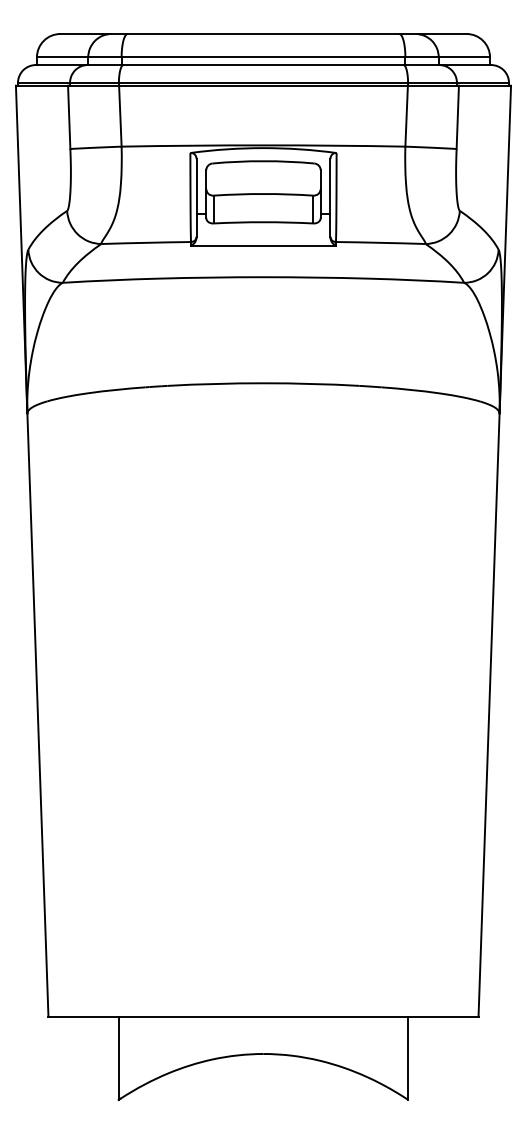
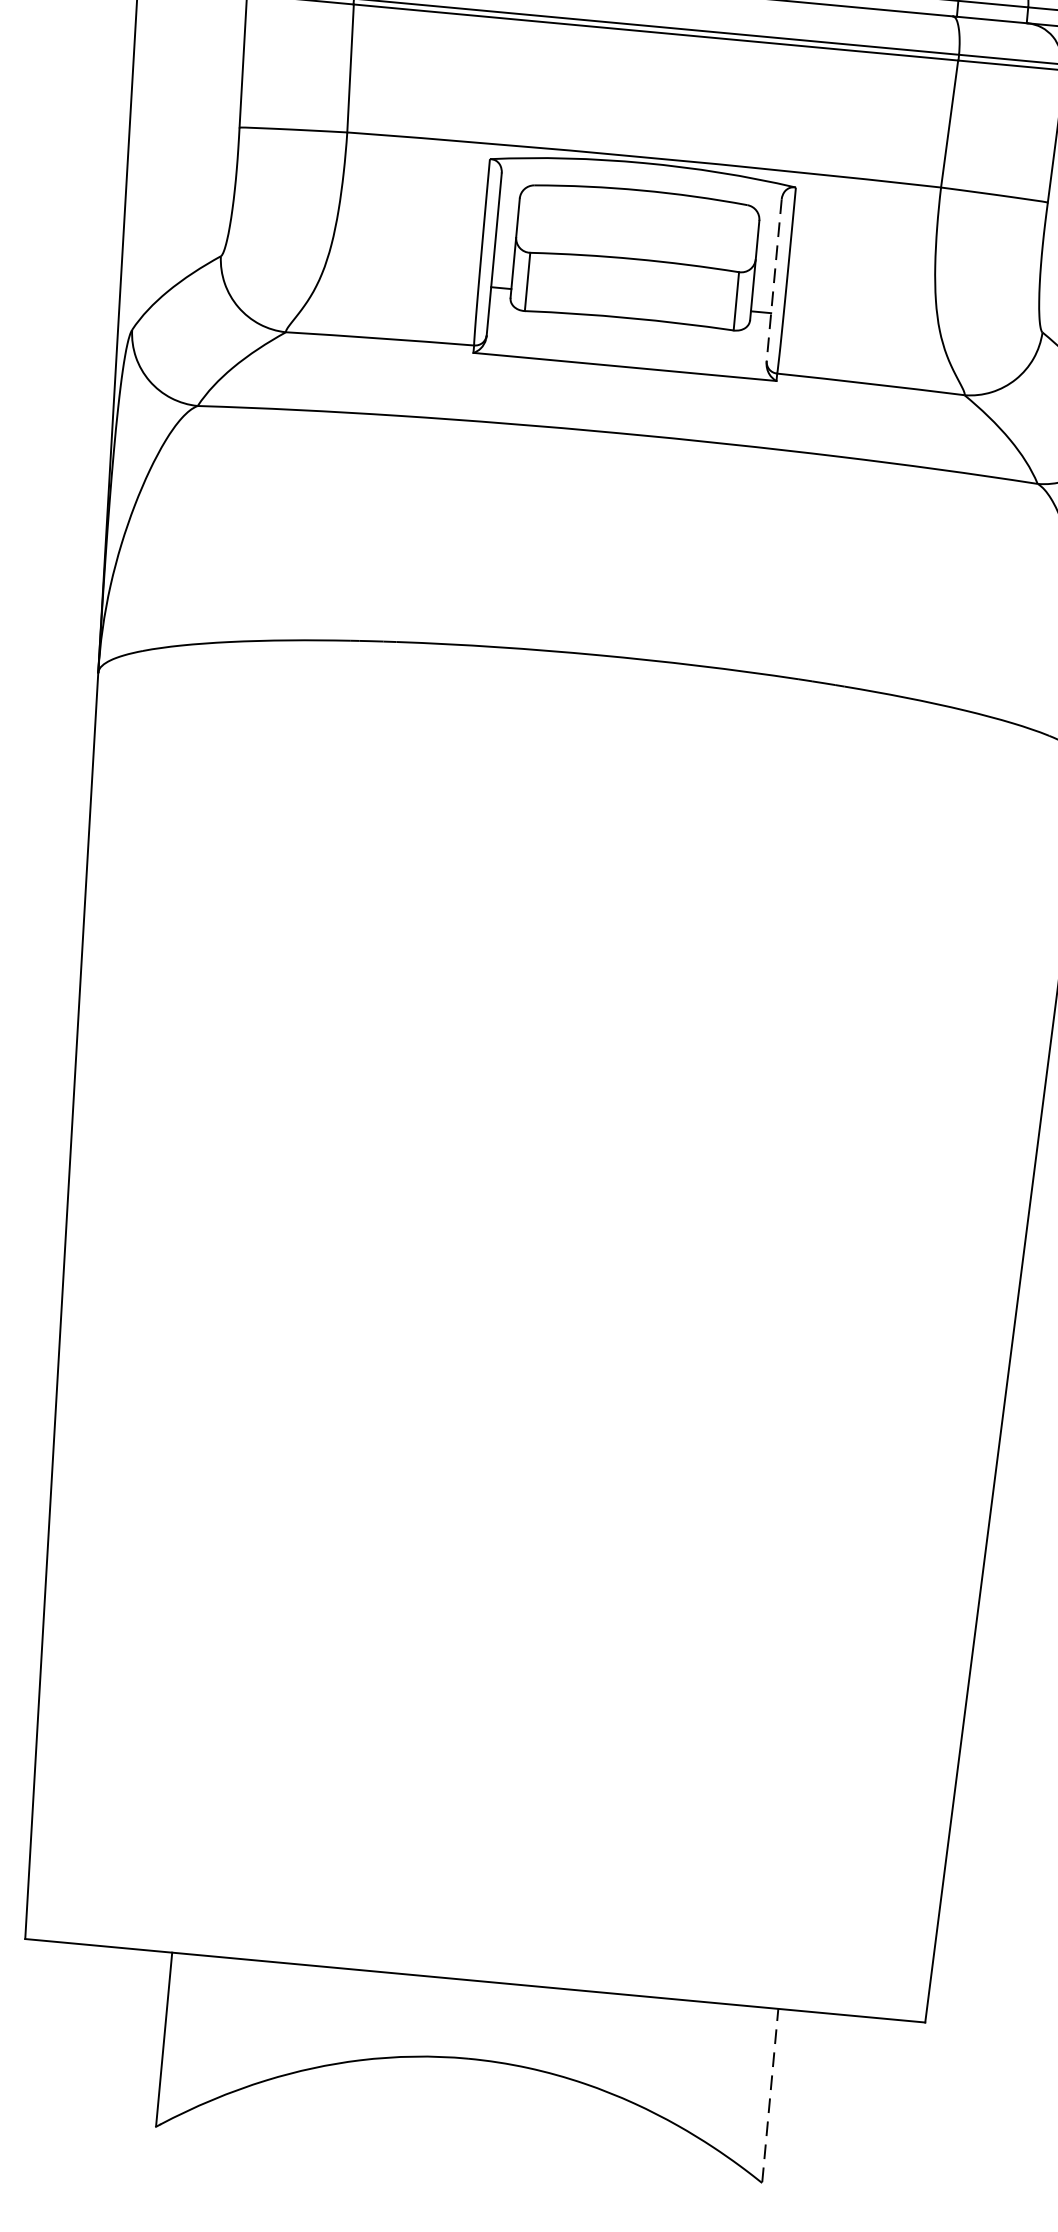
line: (330, 198) -> (774, 281), solid -> dashed
line: (408, 1057) -> (770, 2094), solid -> dashed

